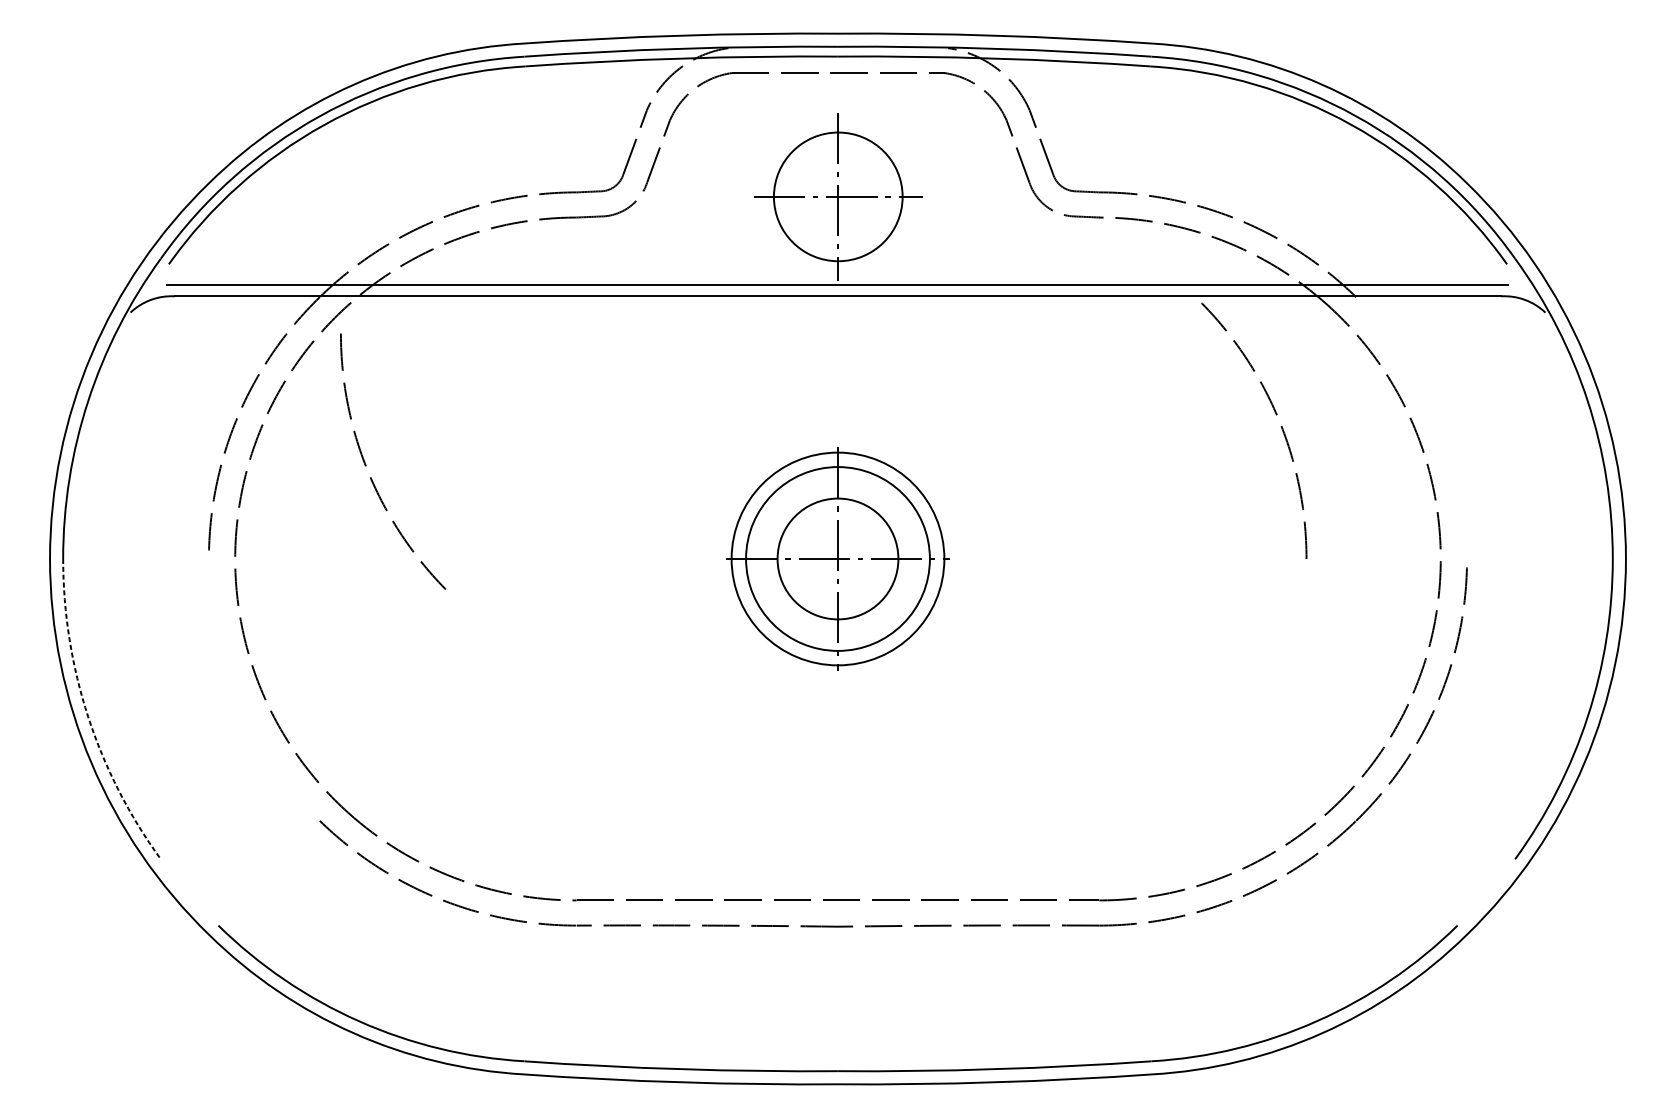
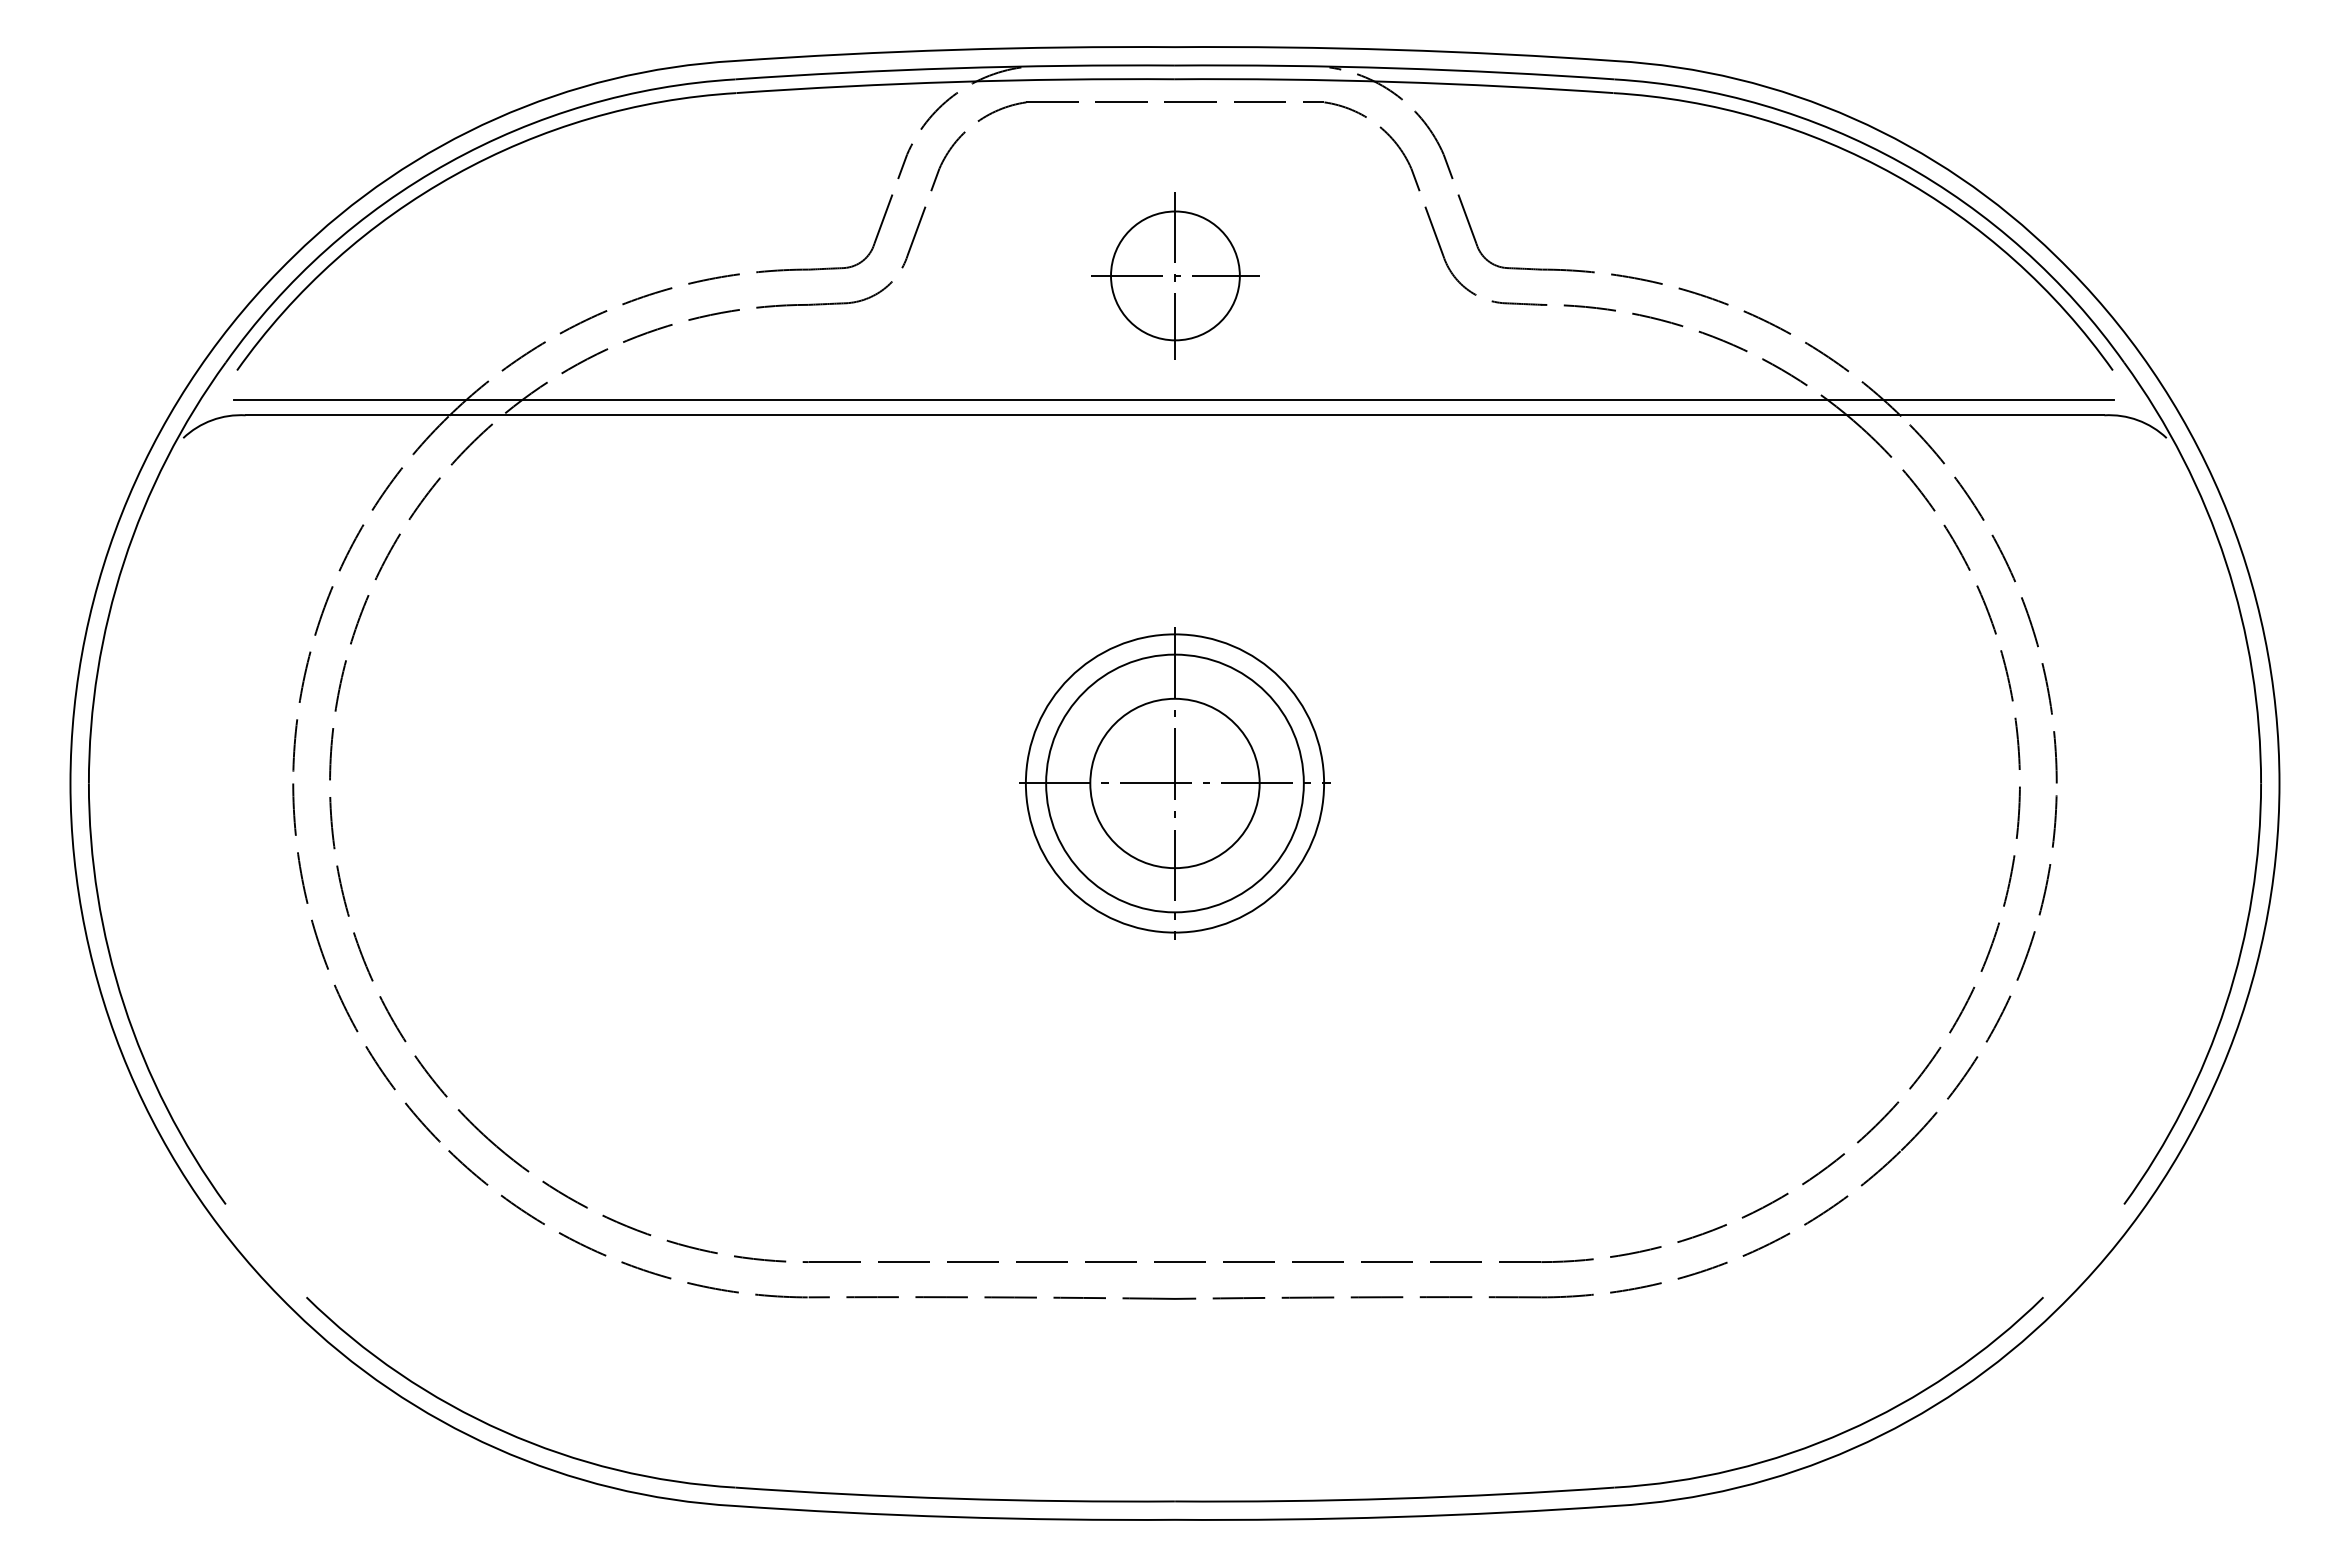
part: (838, 196) -> (1175, 275), size x0.71
arc: (1276, 415) -> (2014, 582), moved
arc: (371, 476) -> (335, 984), moved
arc: (88, 716) -> (124, 1004), dashed -> solid

